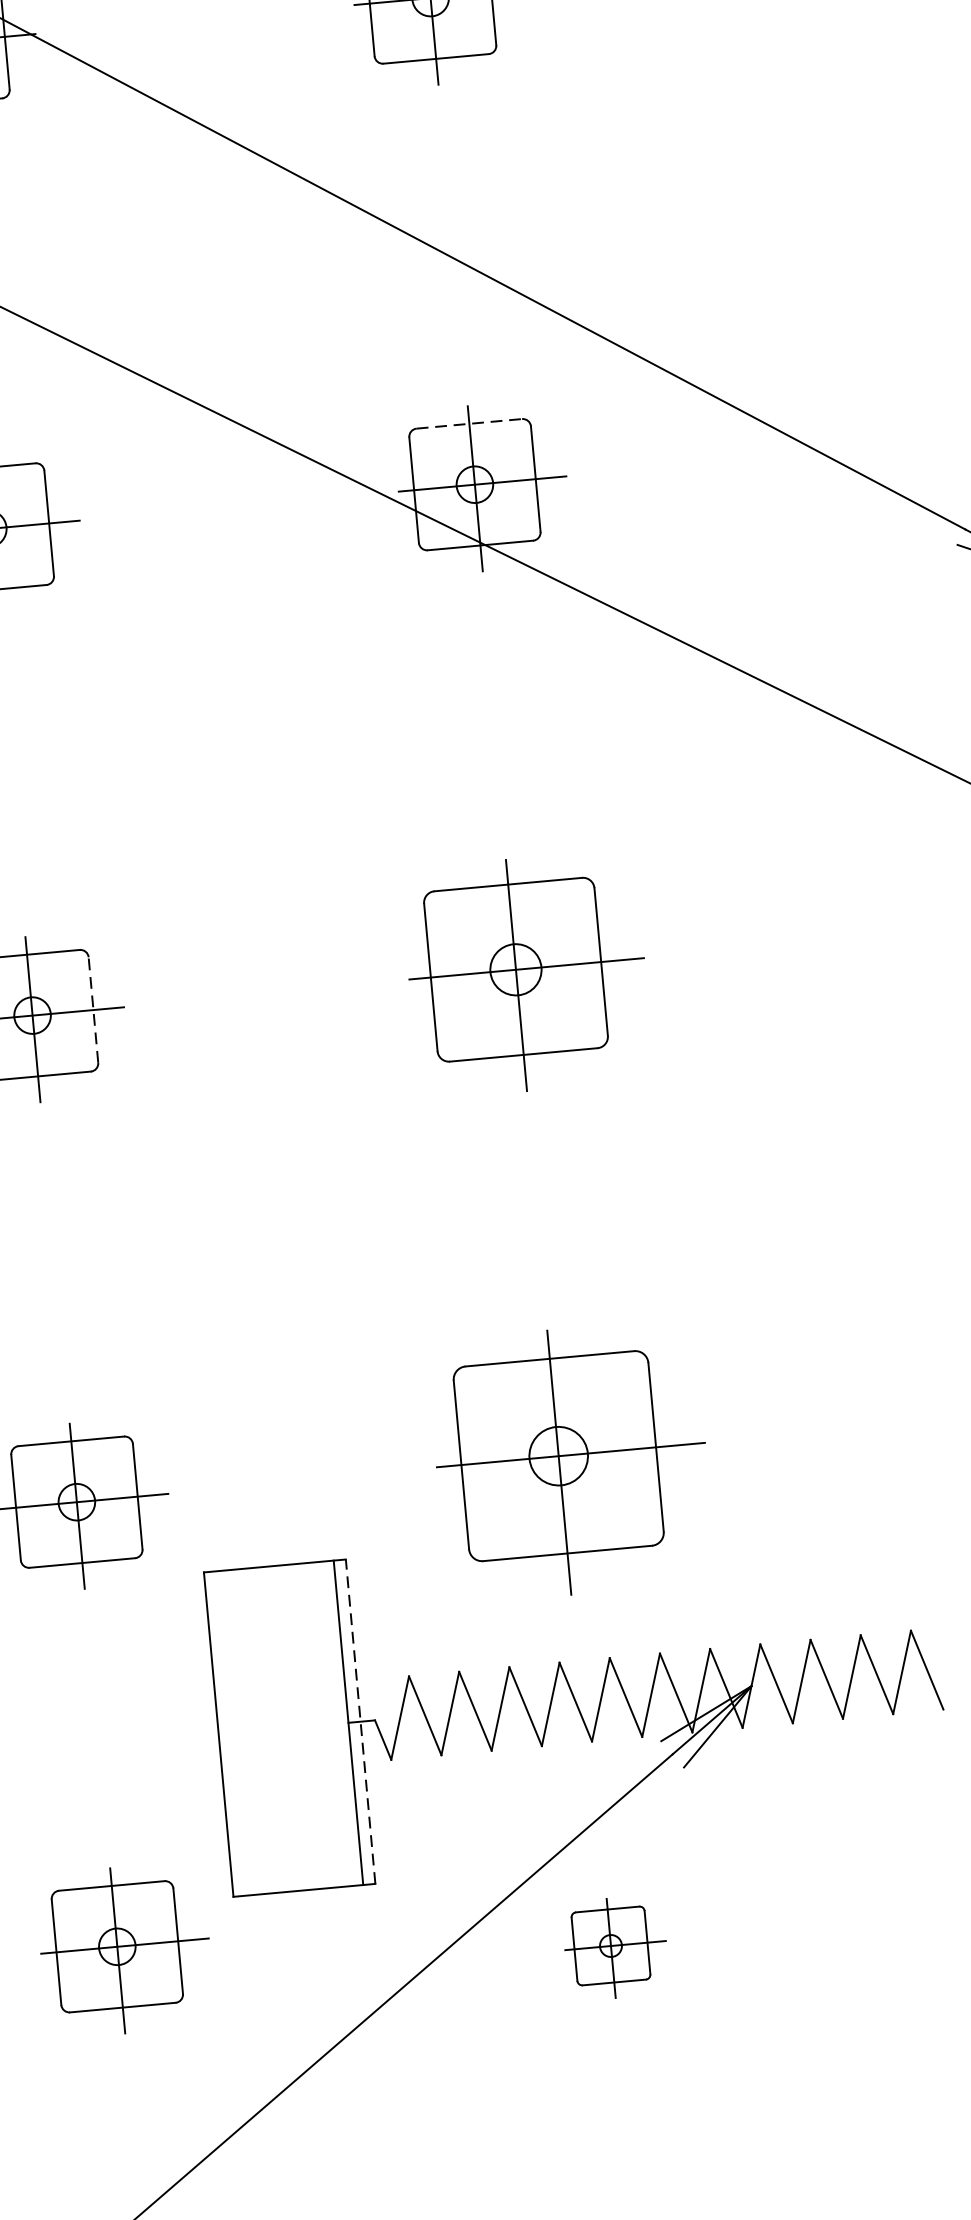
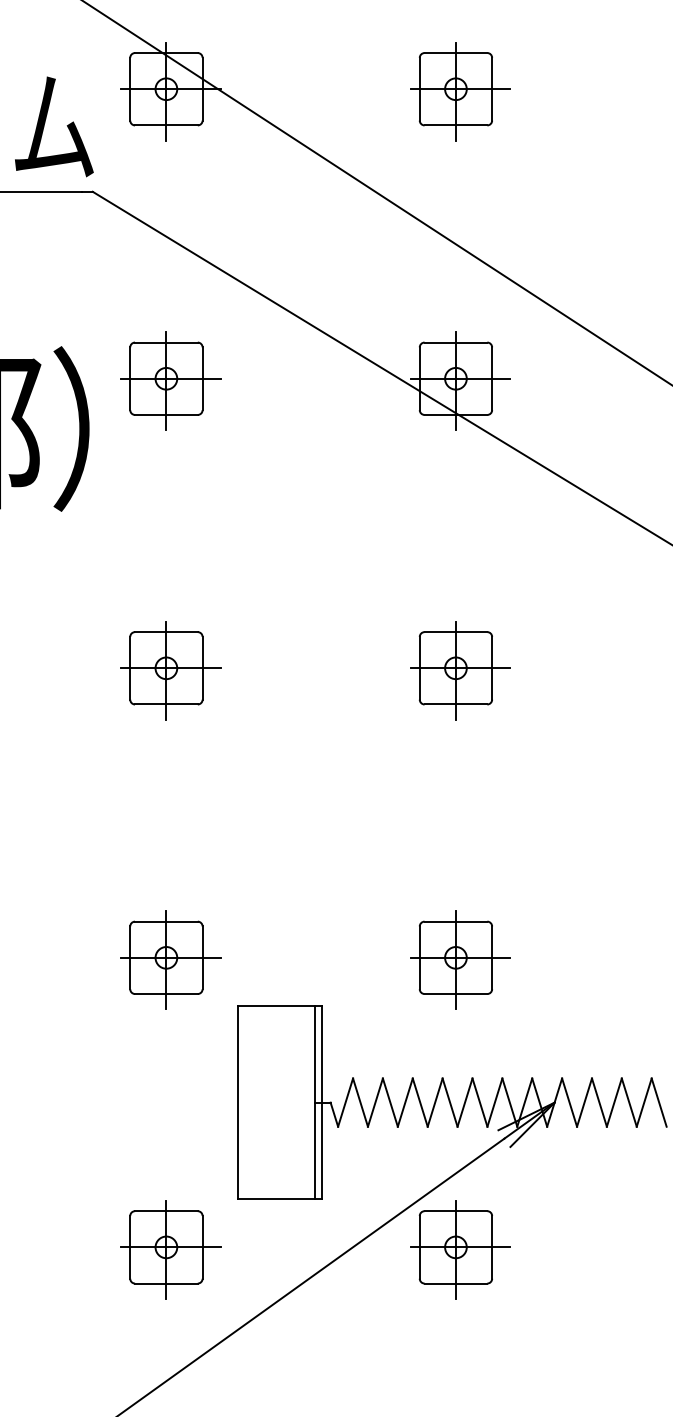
line: (470, 423) -> (456, 342), dashed -> solid
part: (527, 974) -> (460, 670), size x0.71
line: (93, 1008) -> (202, 667), dashed -> solid
part: (571, 1459) -> (460, 959), size x0.62
line: (361, 1721) -> (322, 1102), dashed -> solid
part: (615, 1947) -> (460, 1249), size x1.67
part: (124, 1949) -> (170, 1249), moved

